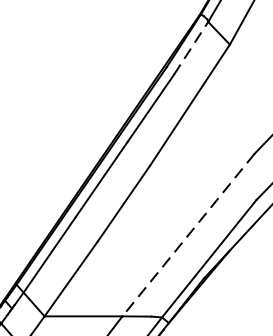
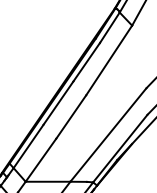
line: (192, 47) -> (110, 27), dashed -> solid
line: (188, 235) -> (108, 135), dashed -> solid

